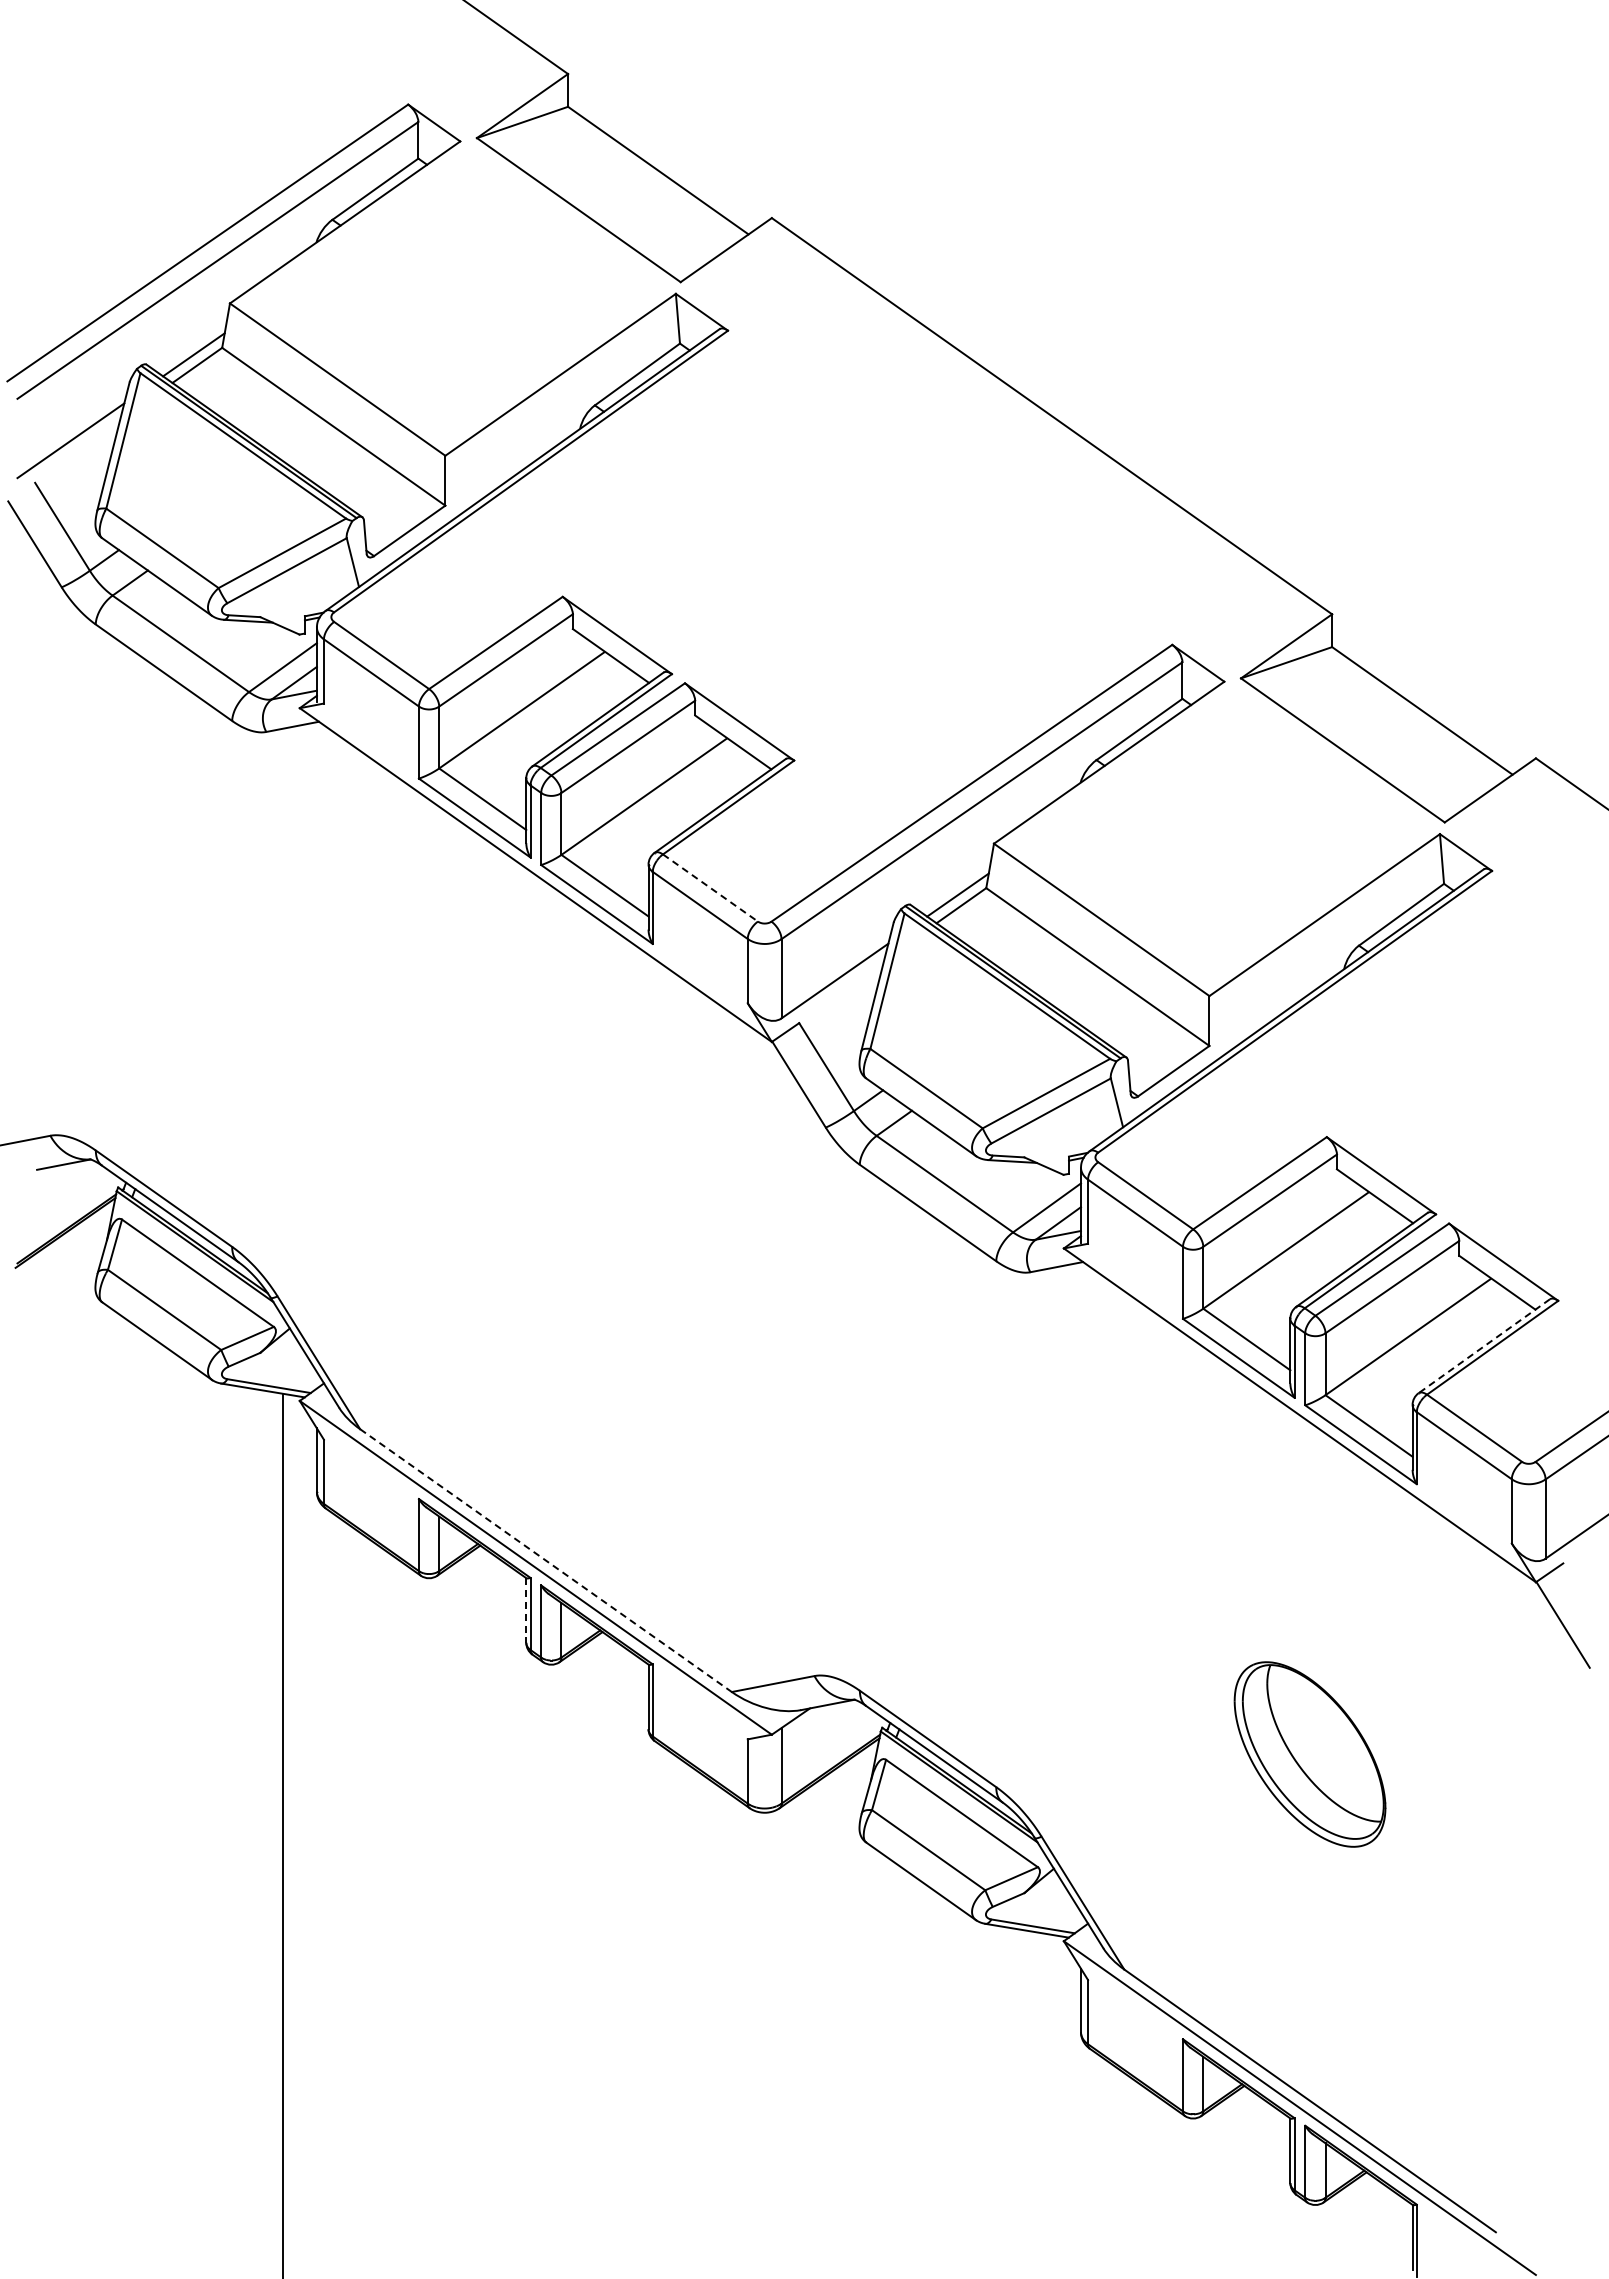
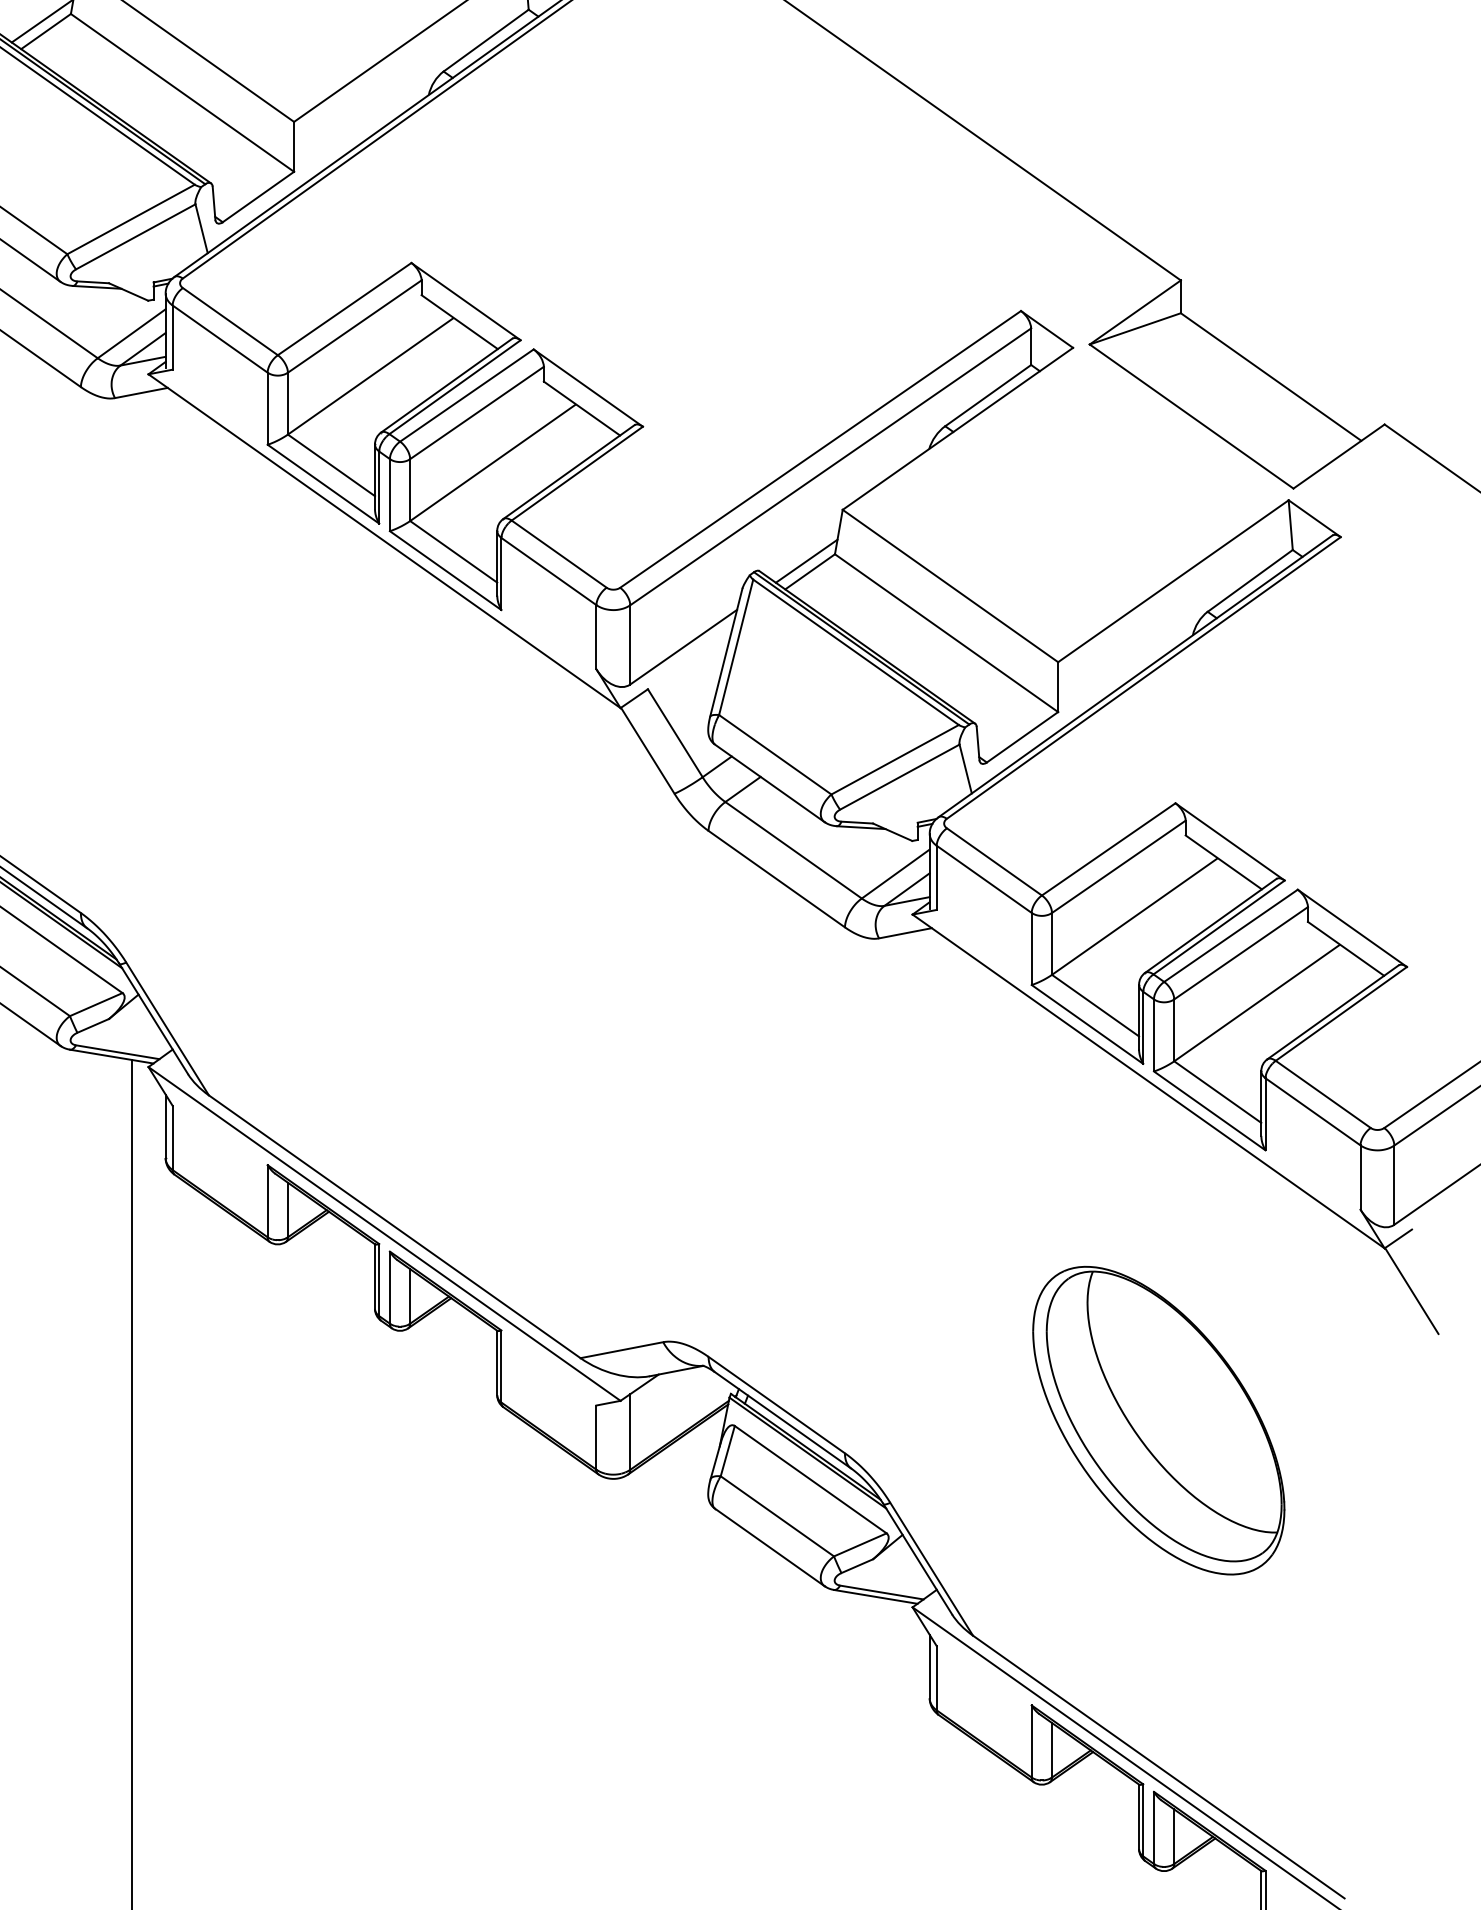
line: (710, 888) -> (559, 554), dashed -> solid
line: (1484, 1346) -> (1333, 1012), dashed -> solid
line: (546, 1560) -> (395, 1226), dashed -> solid
line: (526, 1611) -> (375, 1277), dashed -> solid
part: (1309, 1754) -> (1158, 1420), size x1.67

